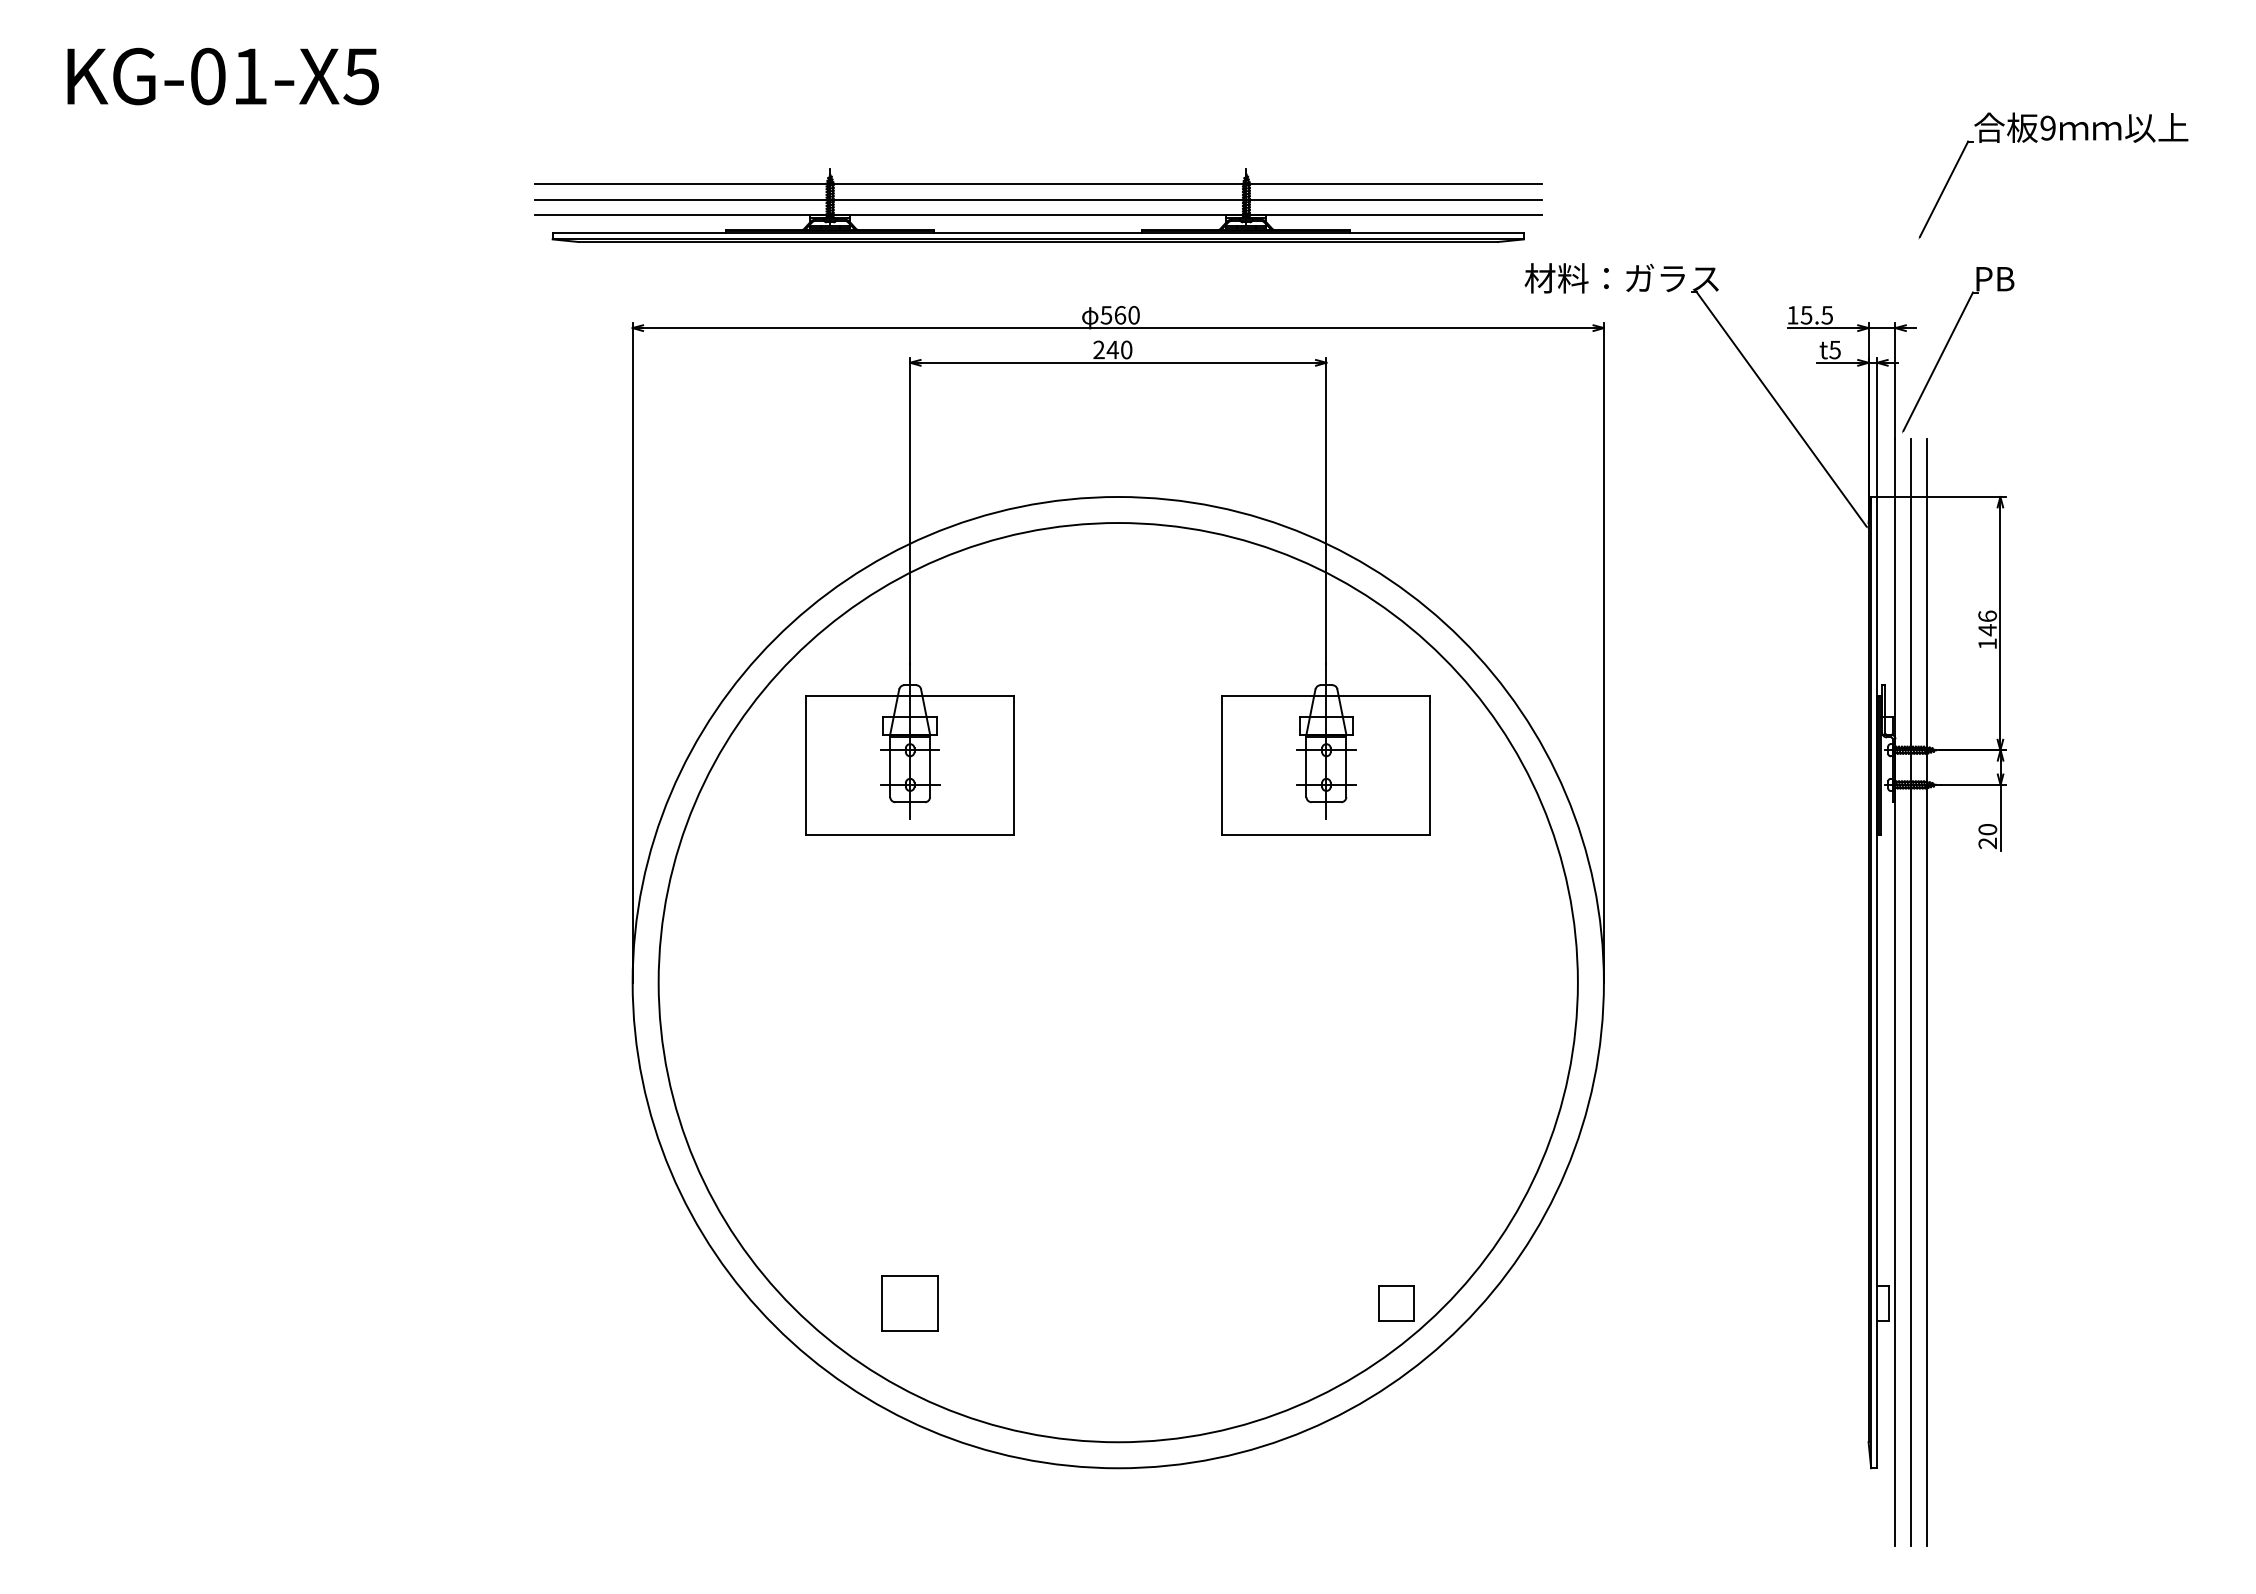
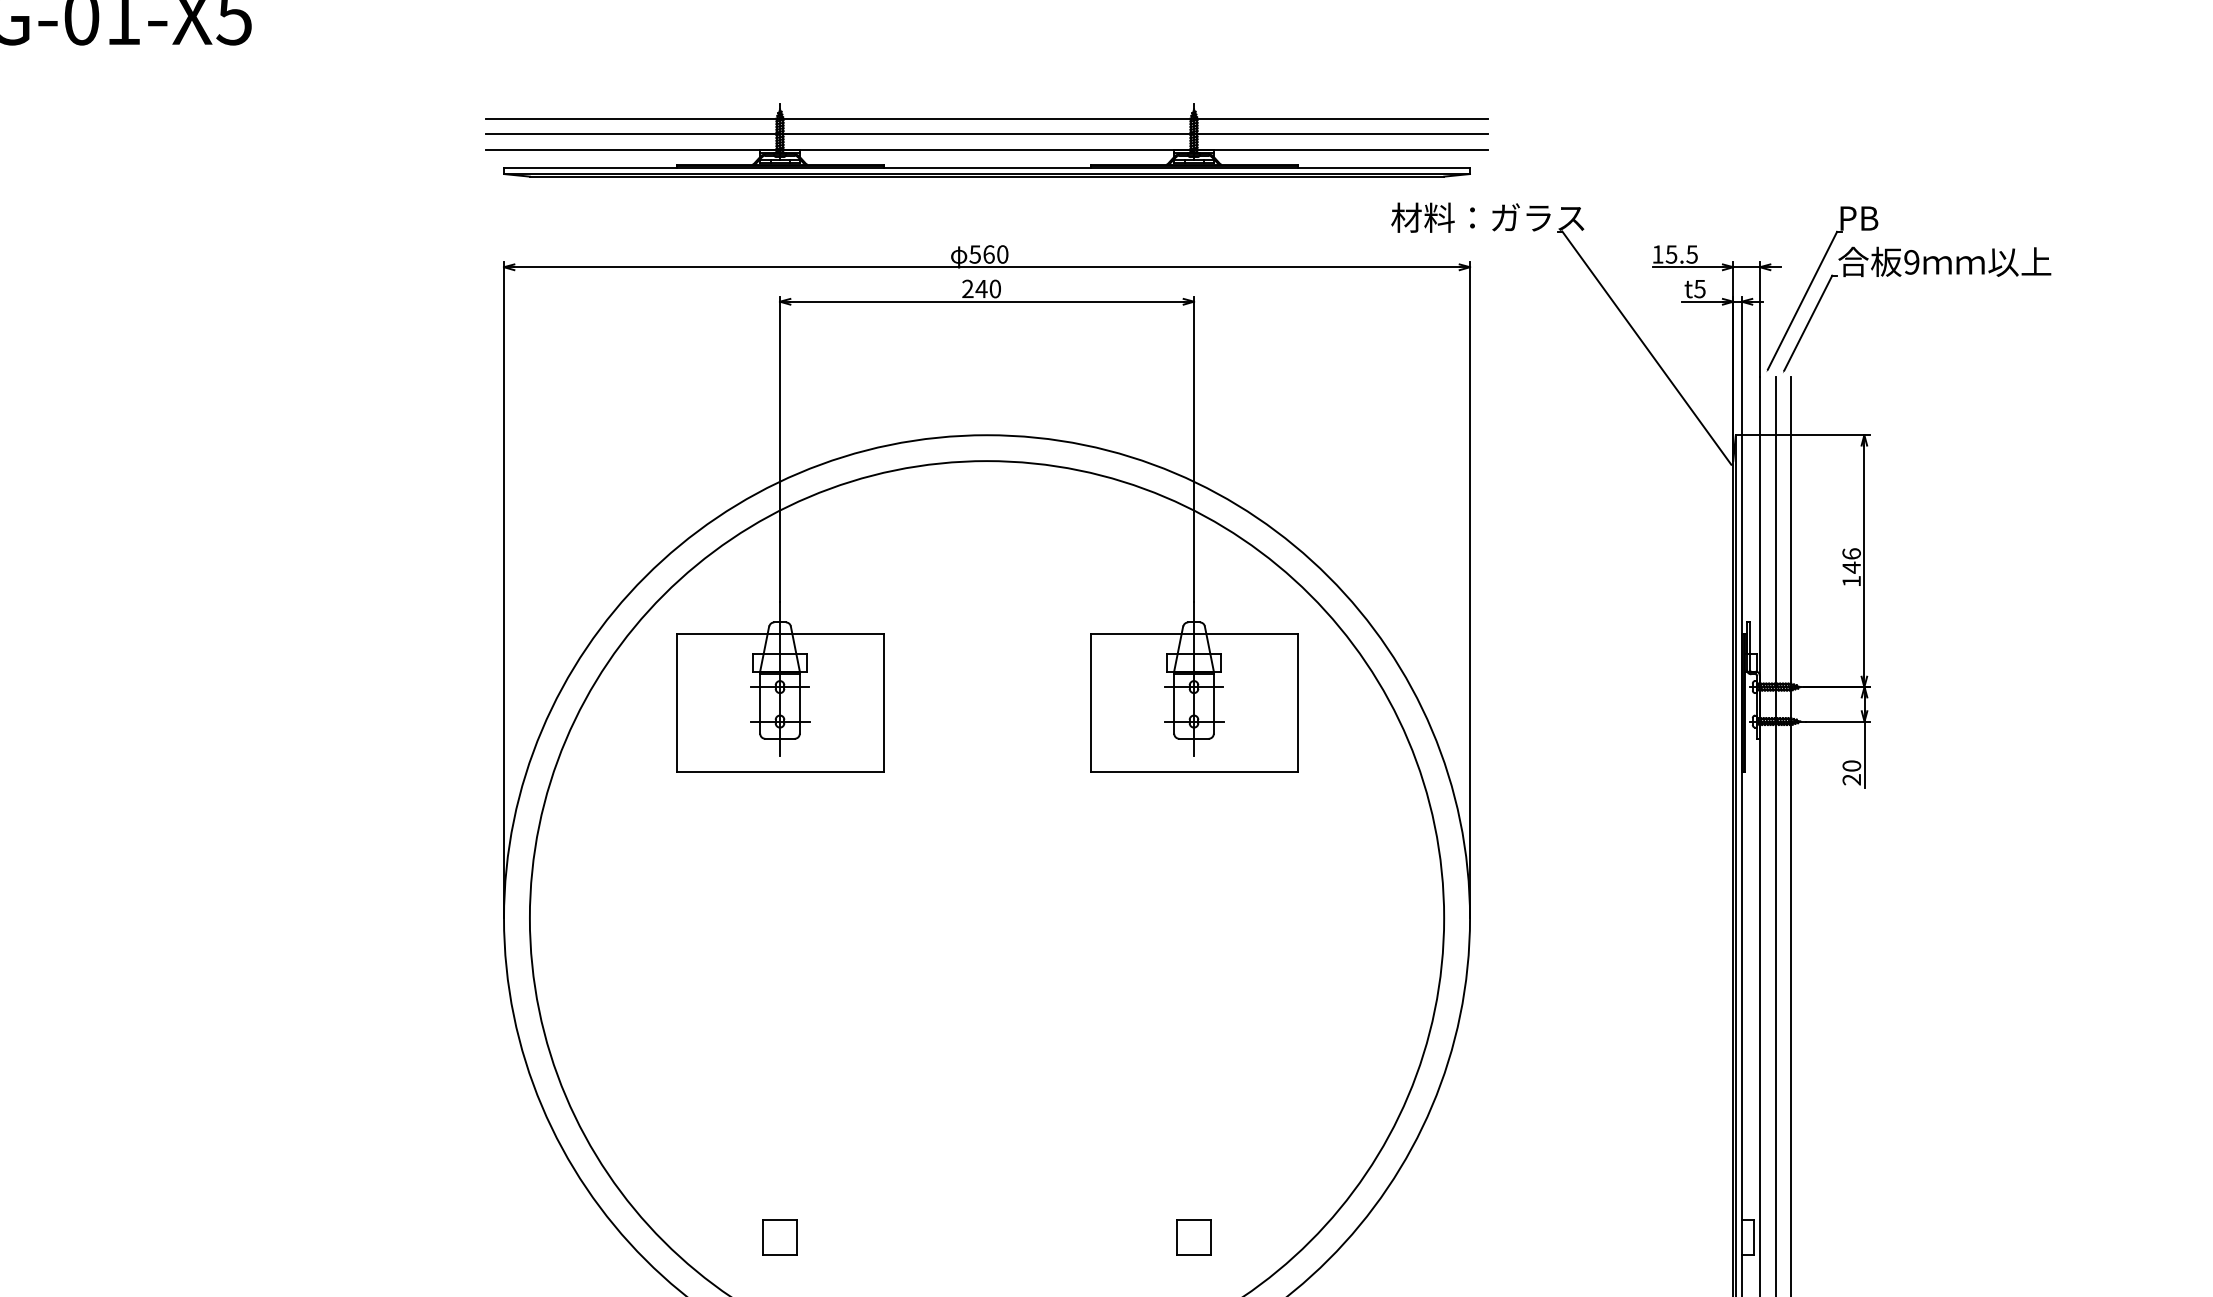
part: (2049, 140) -> (1913, 274), moved
part: (1038, 205) -> (987, 140), moved
part: (910, 1303) -> (780, 1237), size x0.62
part: (1396, 1303) -> (1194, 1237), moved

